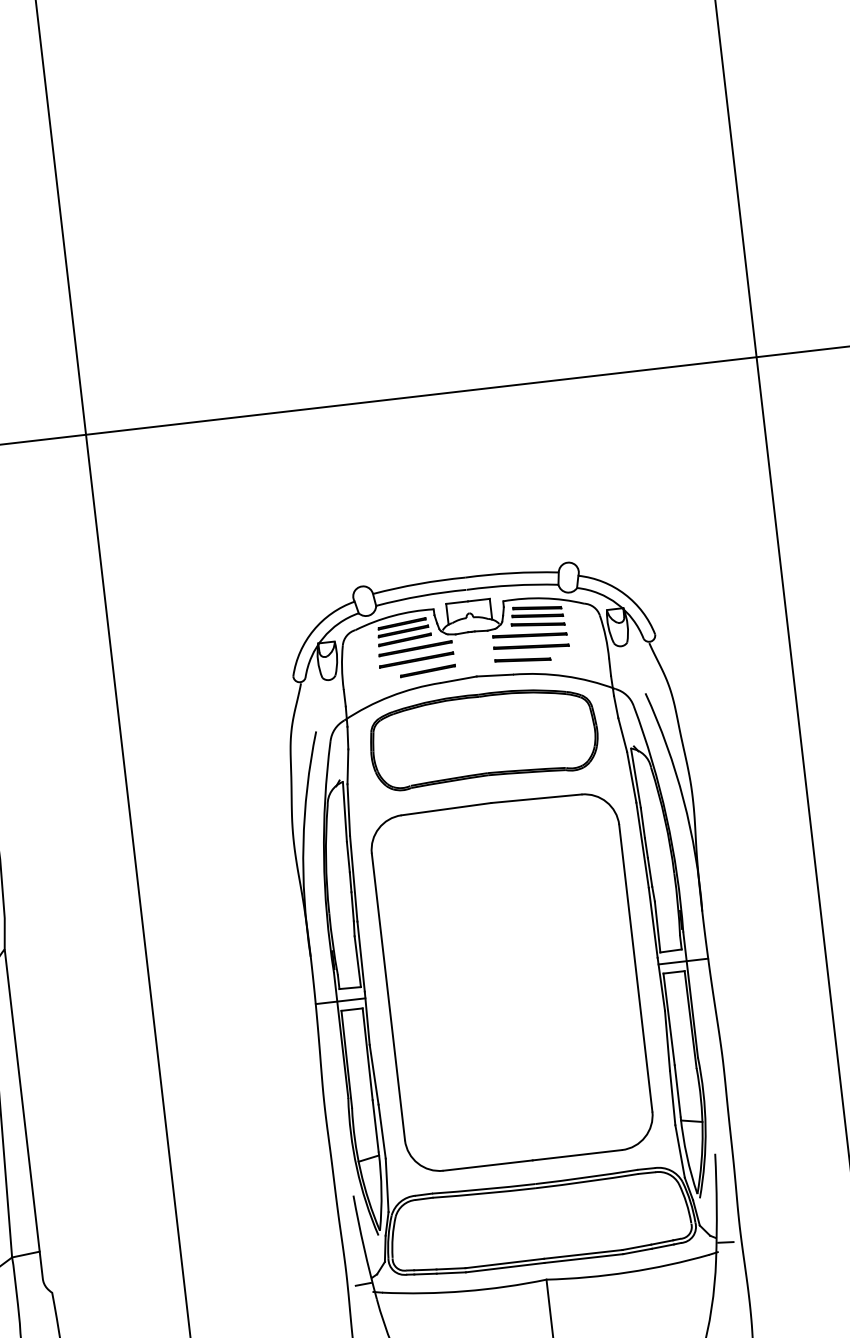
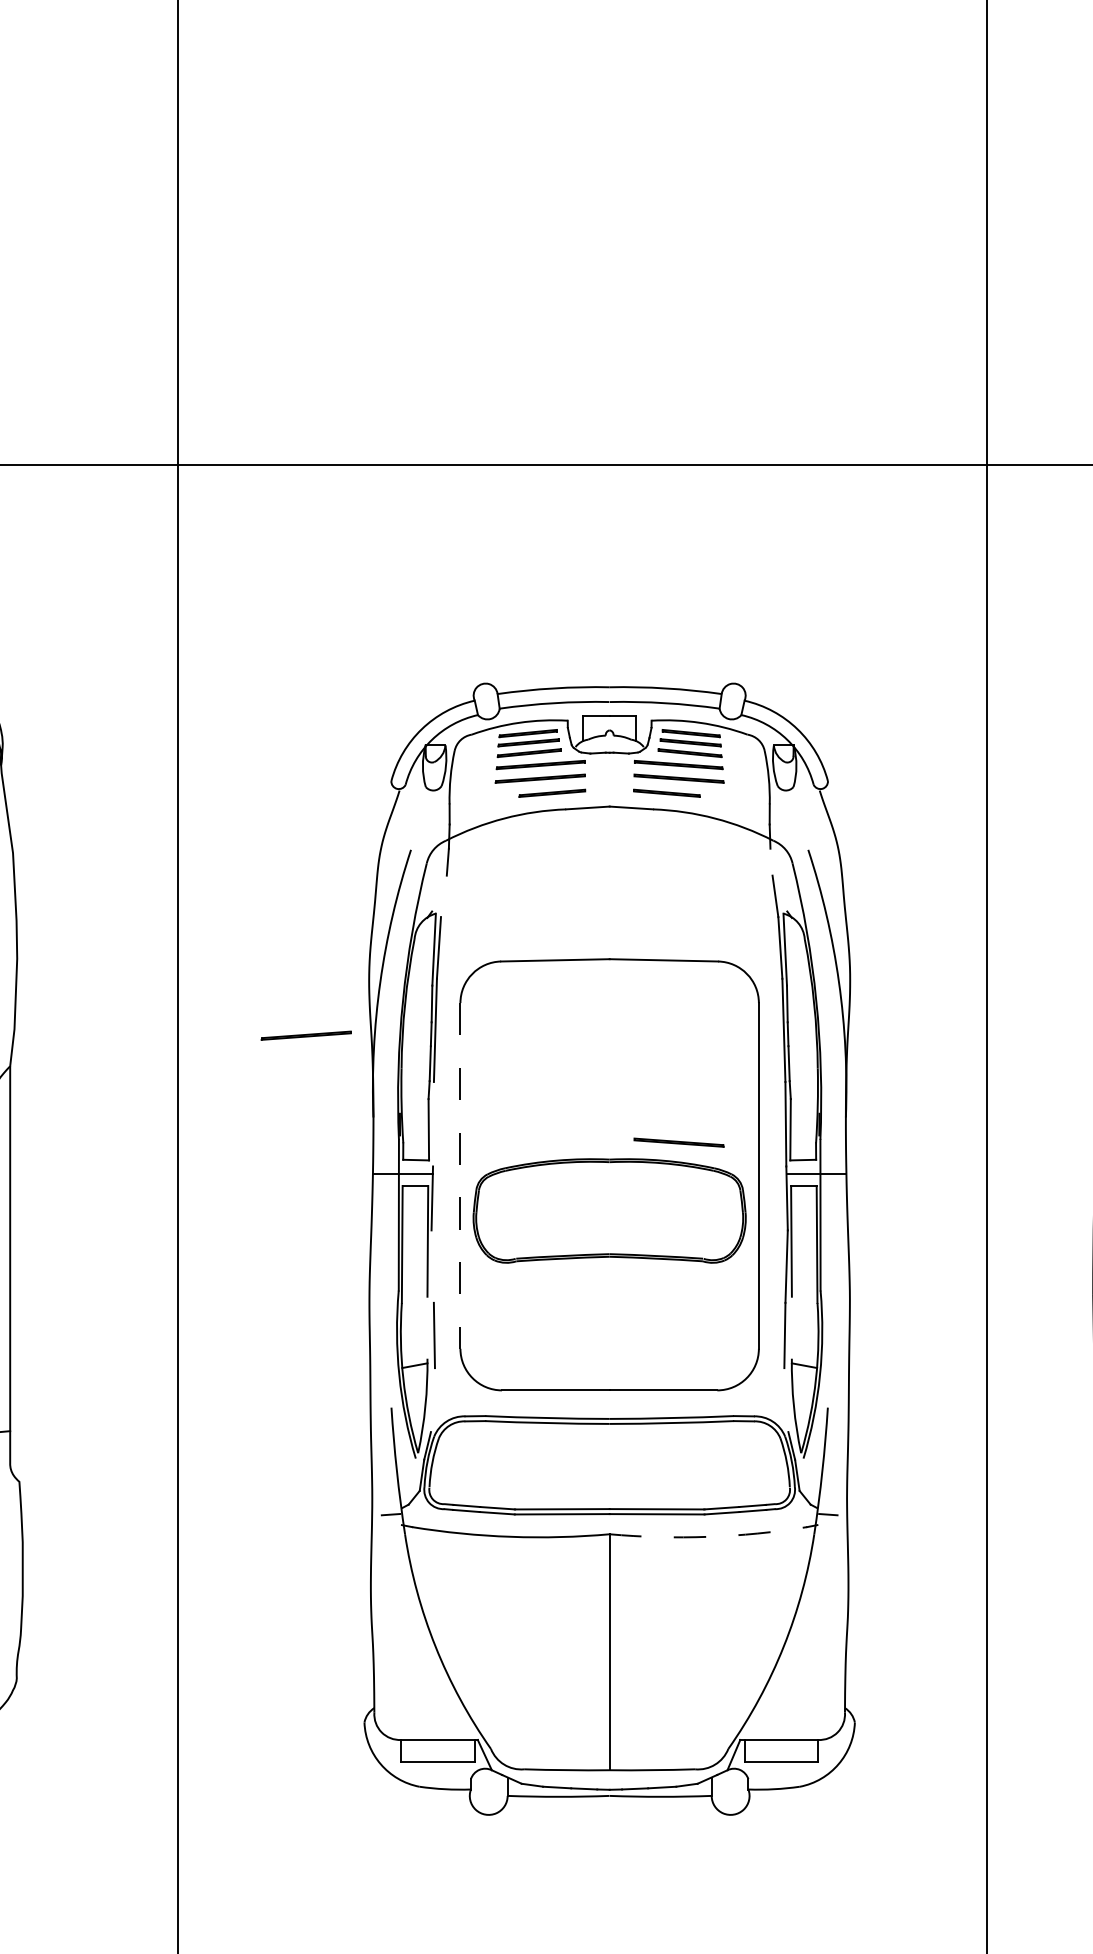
line: (616, 706) -> (771, 861), removed
part: (483, 736) -> (609, 1210), moved
line: (347, 766) -> (443, 896), removed
line: (246, 895) -> (305, 1035), added
line: (565, 948) -> (678, 1142), added
line: (361, 956) -> (433, 1123), removed
line: (388, 996) -> (460, 1175), solid -> dashed
line: (373, 1074) -> (432, 1266), removed
line: (677, 1090) -> (791, 1327), removed
line: (375, 1125) -> (427, 1327), removed
line: (680, 1151) -> (786, 1400), removed
line: (386, 1185) -> (432, 1400), removed
arc: (628, 1272) -> (708, 1536), solid -> dashed

